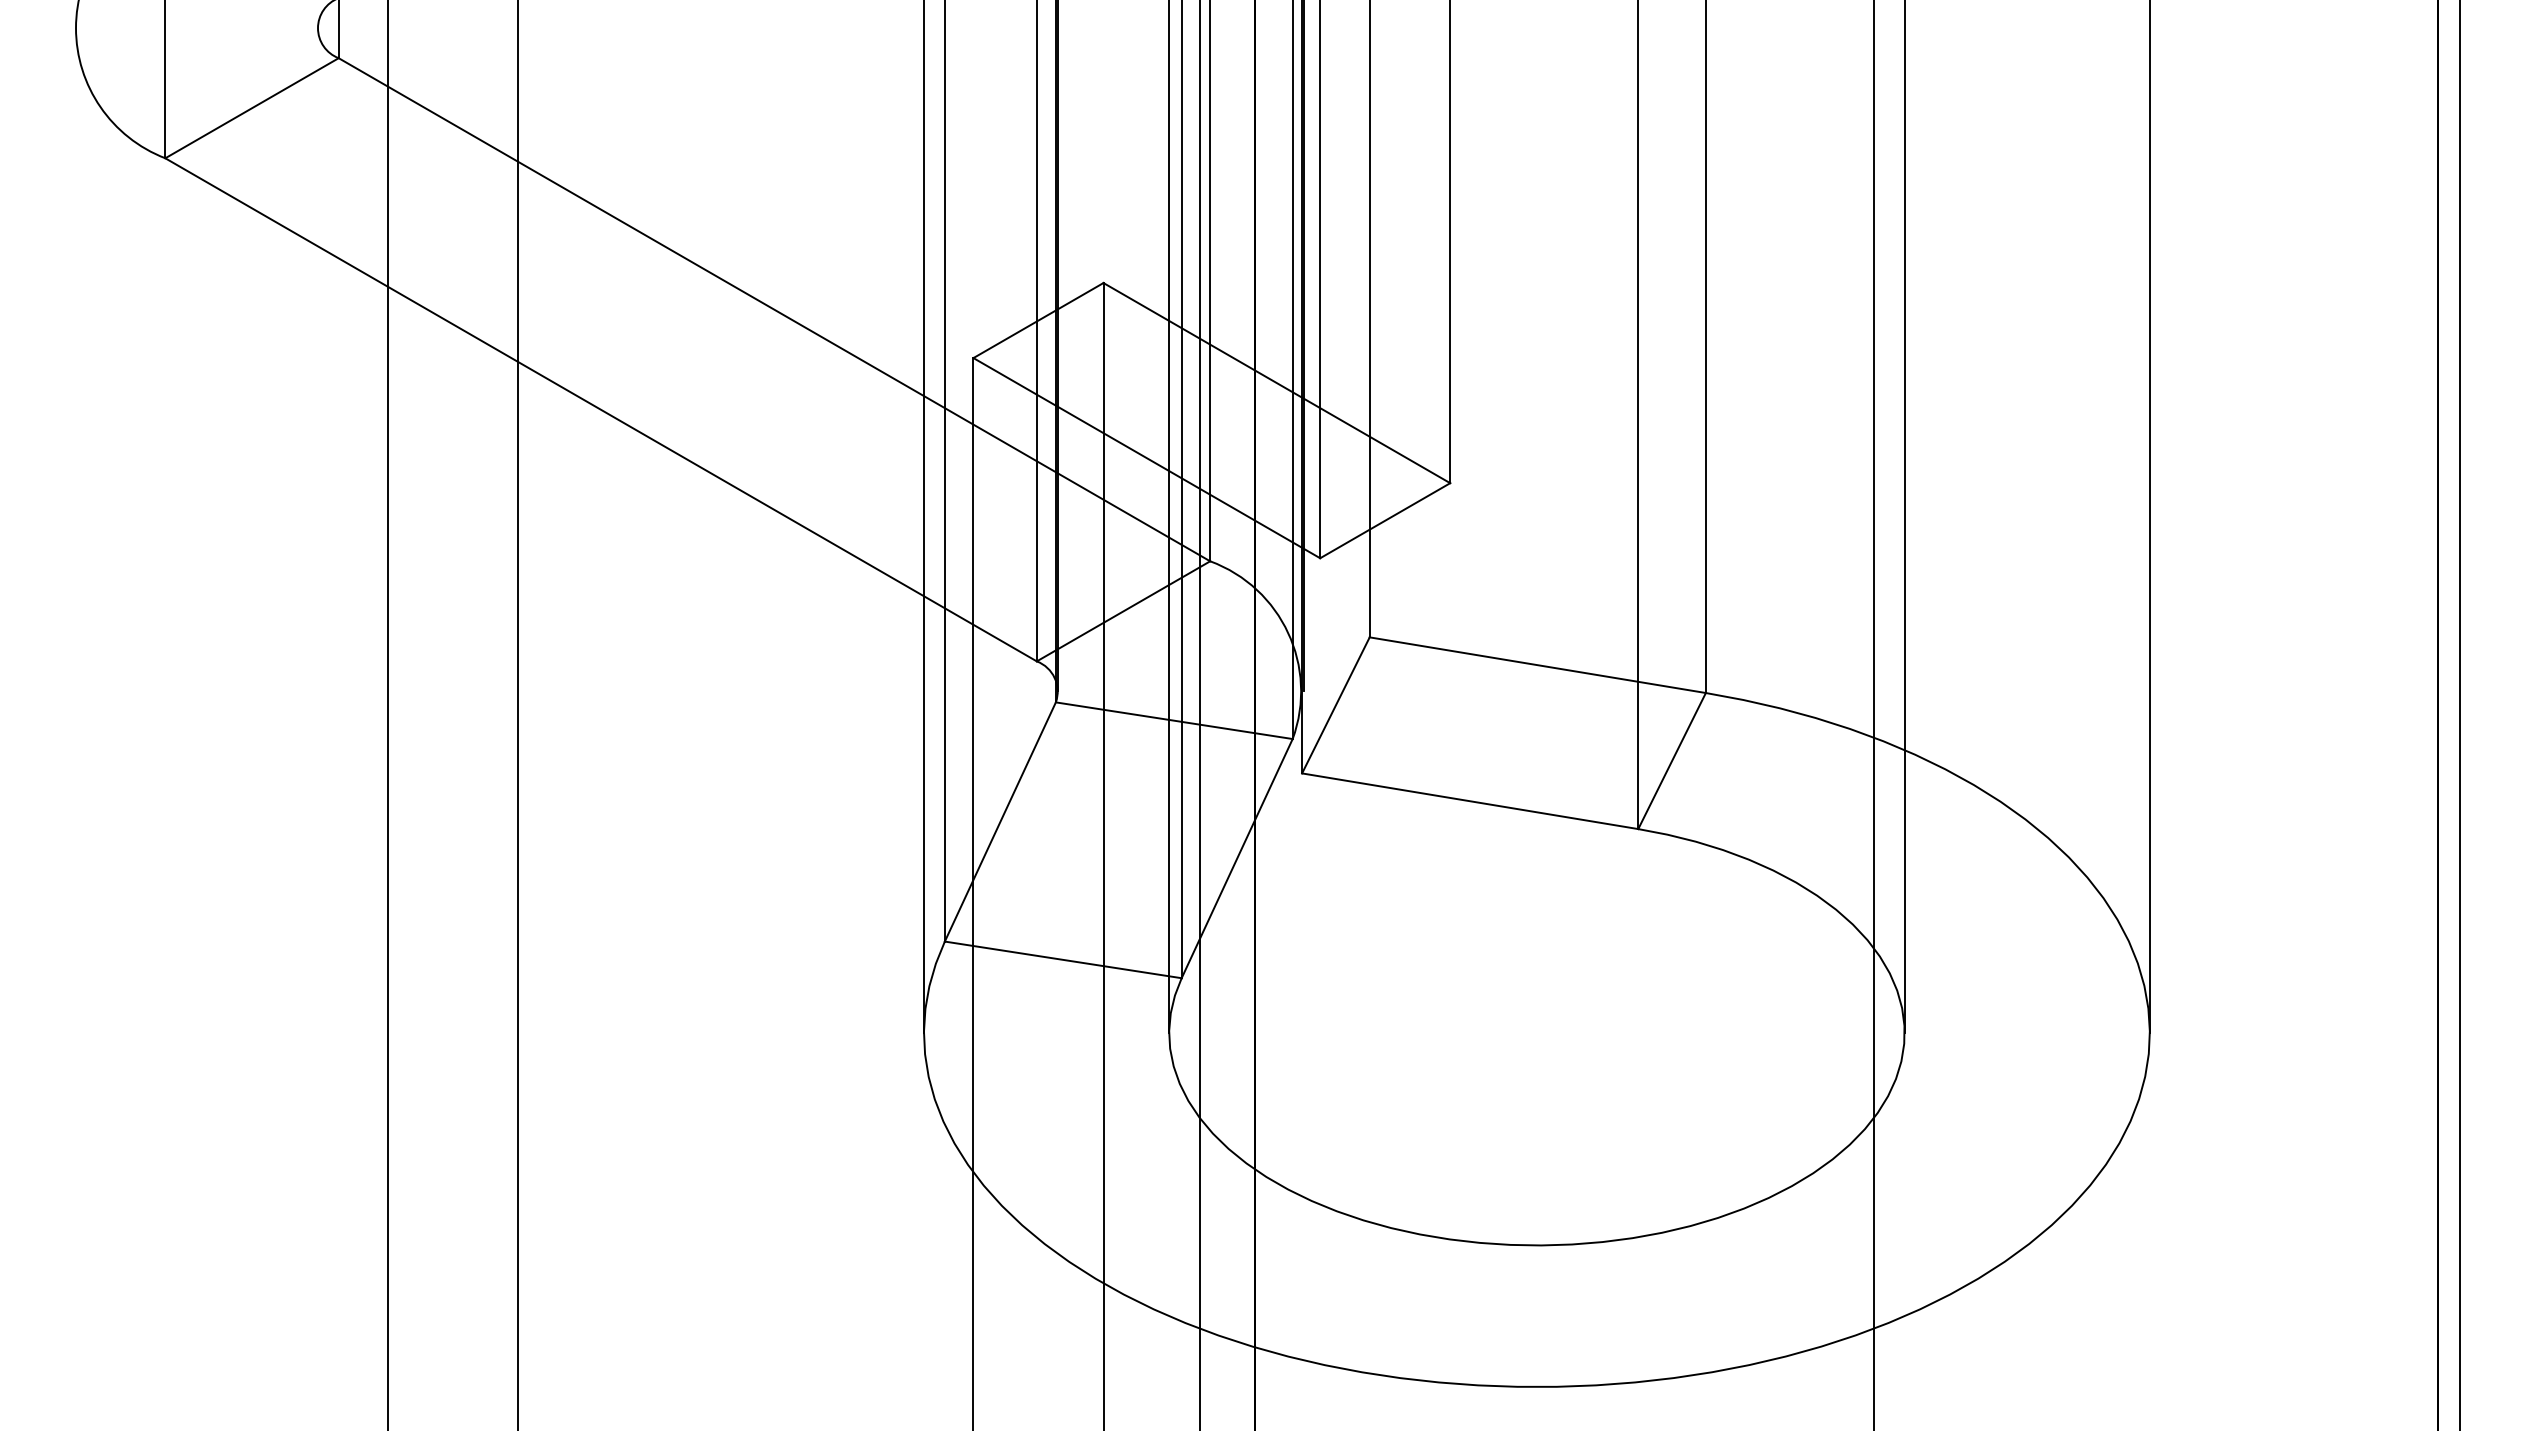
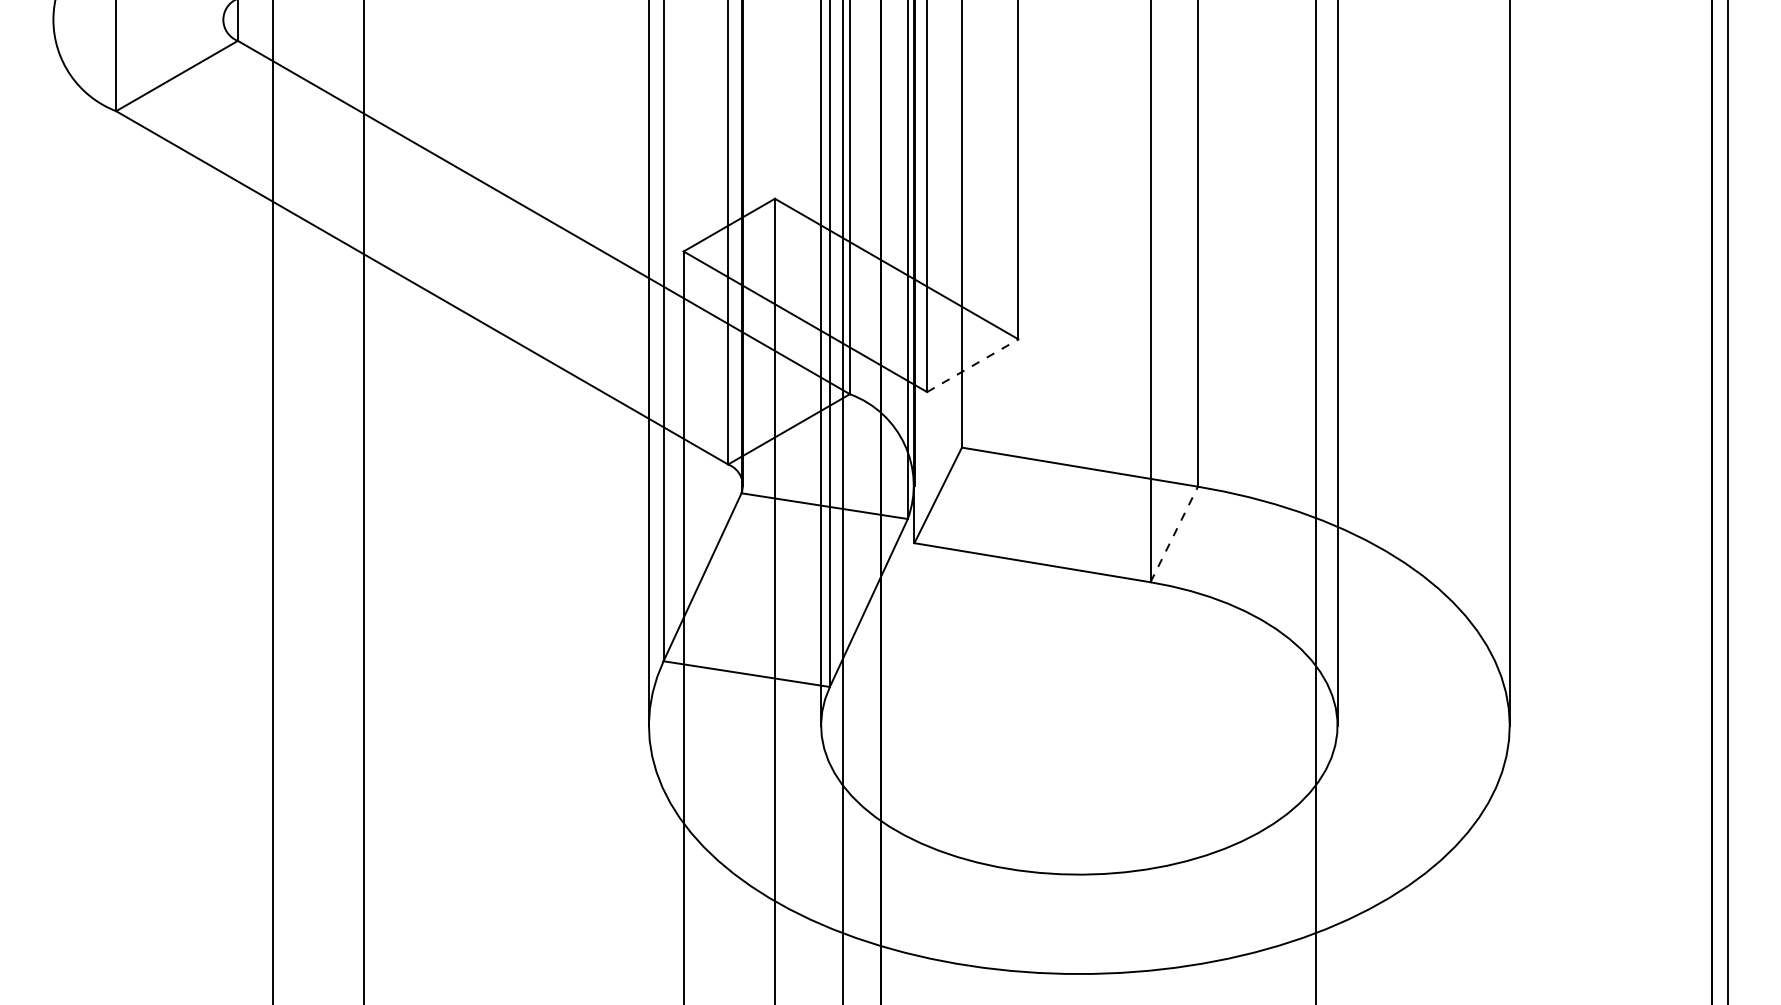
line: (1384, 520) -> (972, 365), solid -> dashed
line: (1672, 761) -> (1174, 534), solid -> dashed

